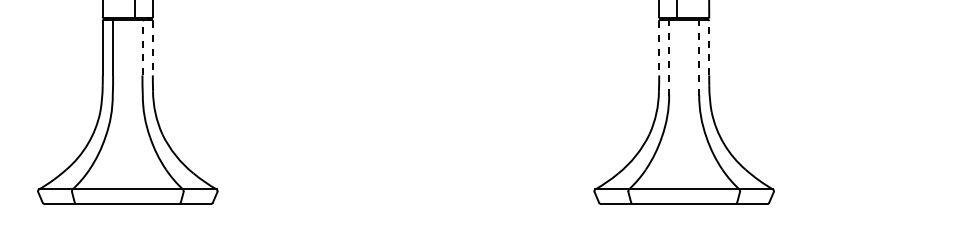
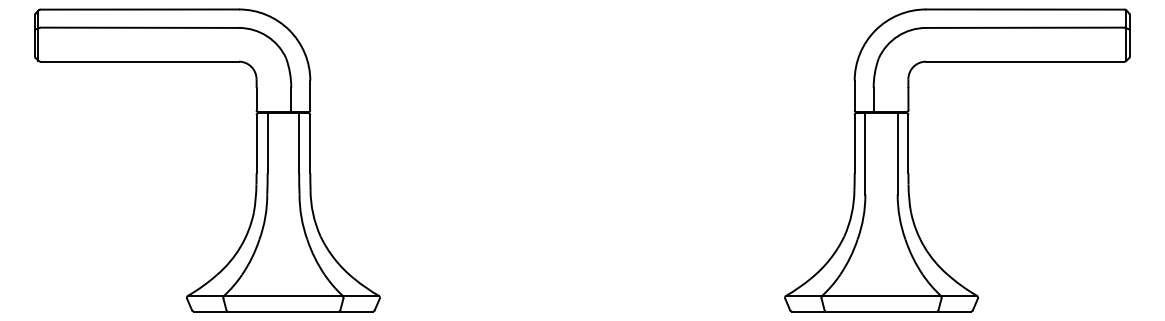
line: (142, 47) -> (299, 143), dashed -> solid
line: (709, 47) -> (908, 143), dashed -> solid
line: (152, 48) -> (310, 144), dashed -> solid
line: (659, 48) -> (854, 144), dashed -> solid
line: (669, 57) -> (865, 154), dashed -> solid
line: (699, 57) -> (897, 154), dashed -> solid

